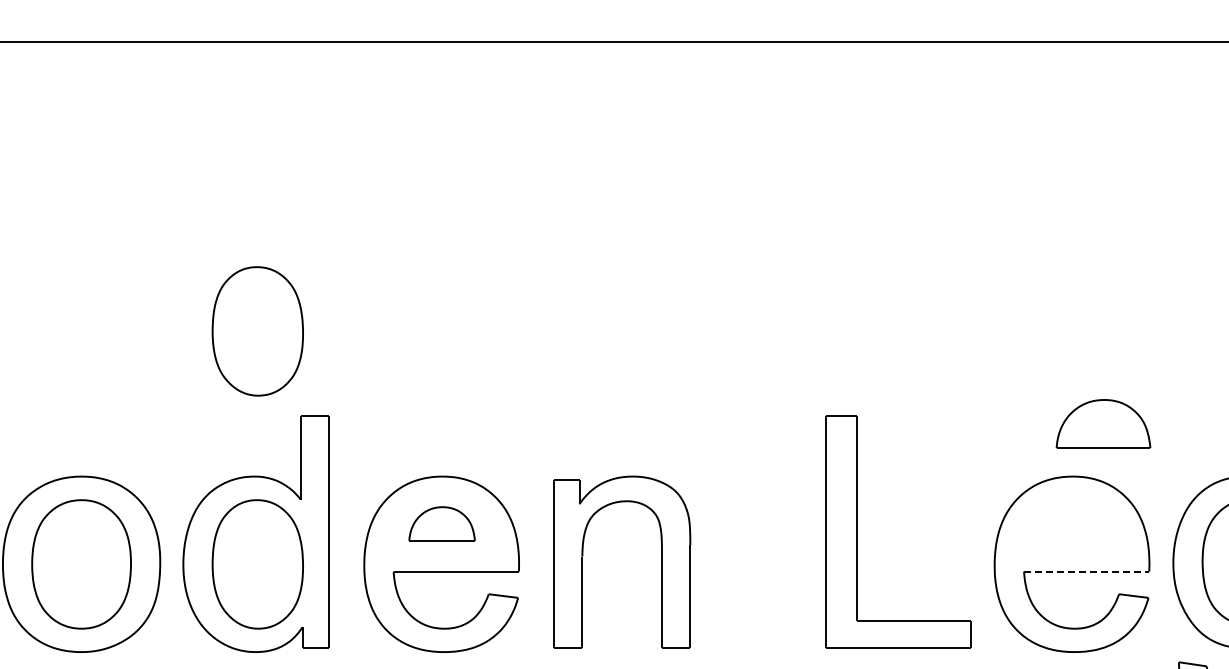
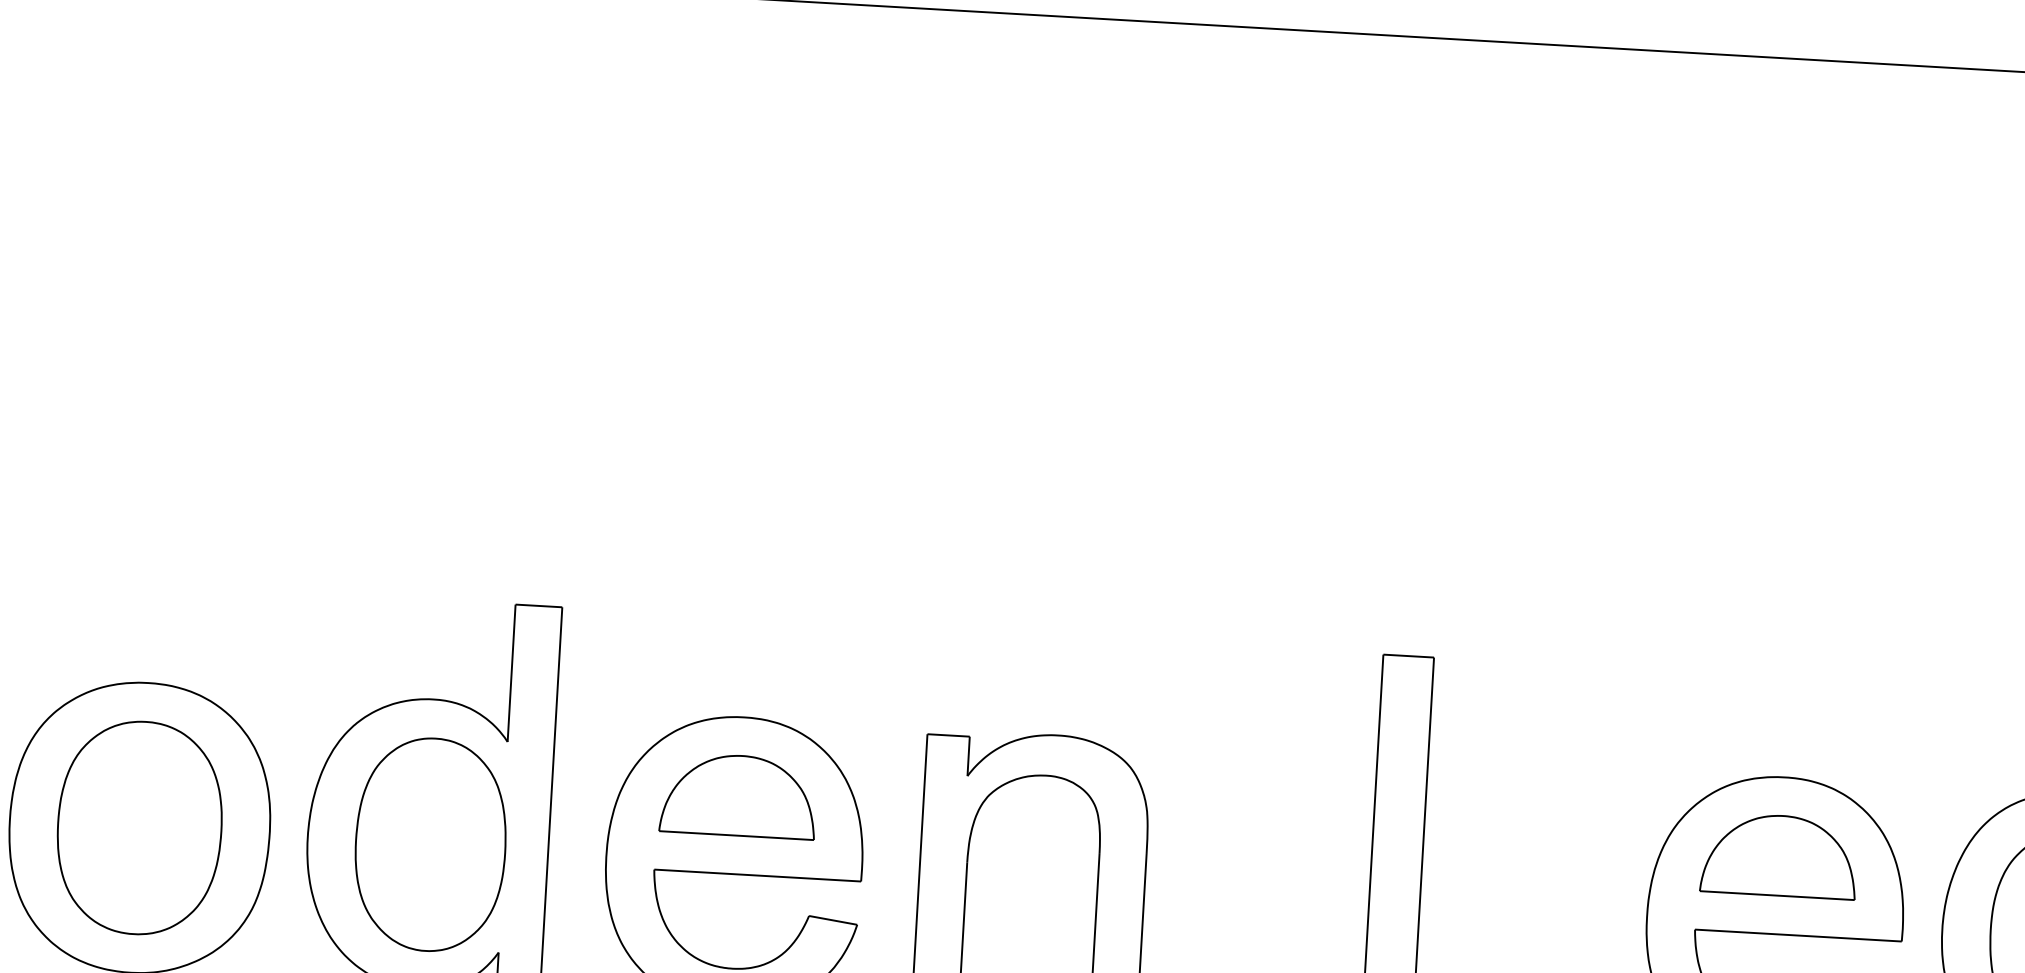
part: (257, 331) -> (452, 460), removed
part: (1103, 423) -> (1779, 854), moved
part: (441, 523) -> (737, 794), size x1.43
line: (1086, 571) -> (1798, 935), dashed -> solid

